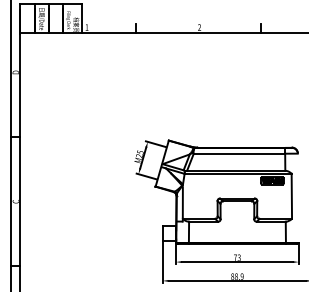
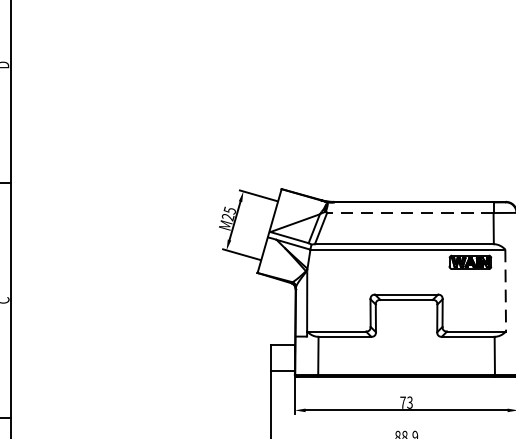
line: (239, 153) -> (410, 212), solid -> dashed
line: (291, 196) -> (505, 290), solid -> dashed

